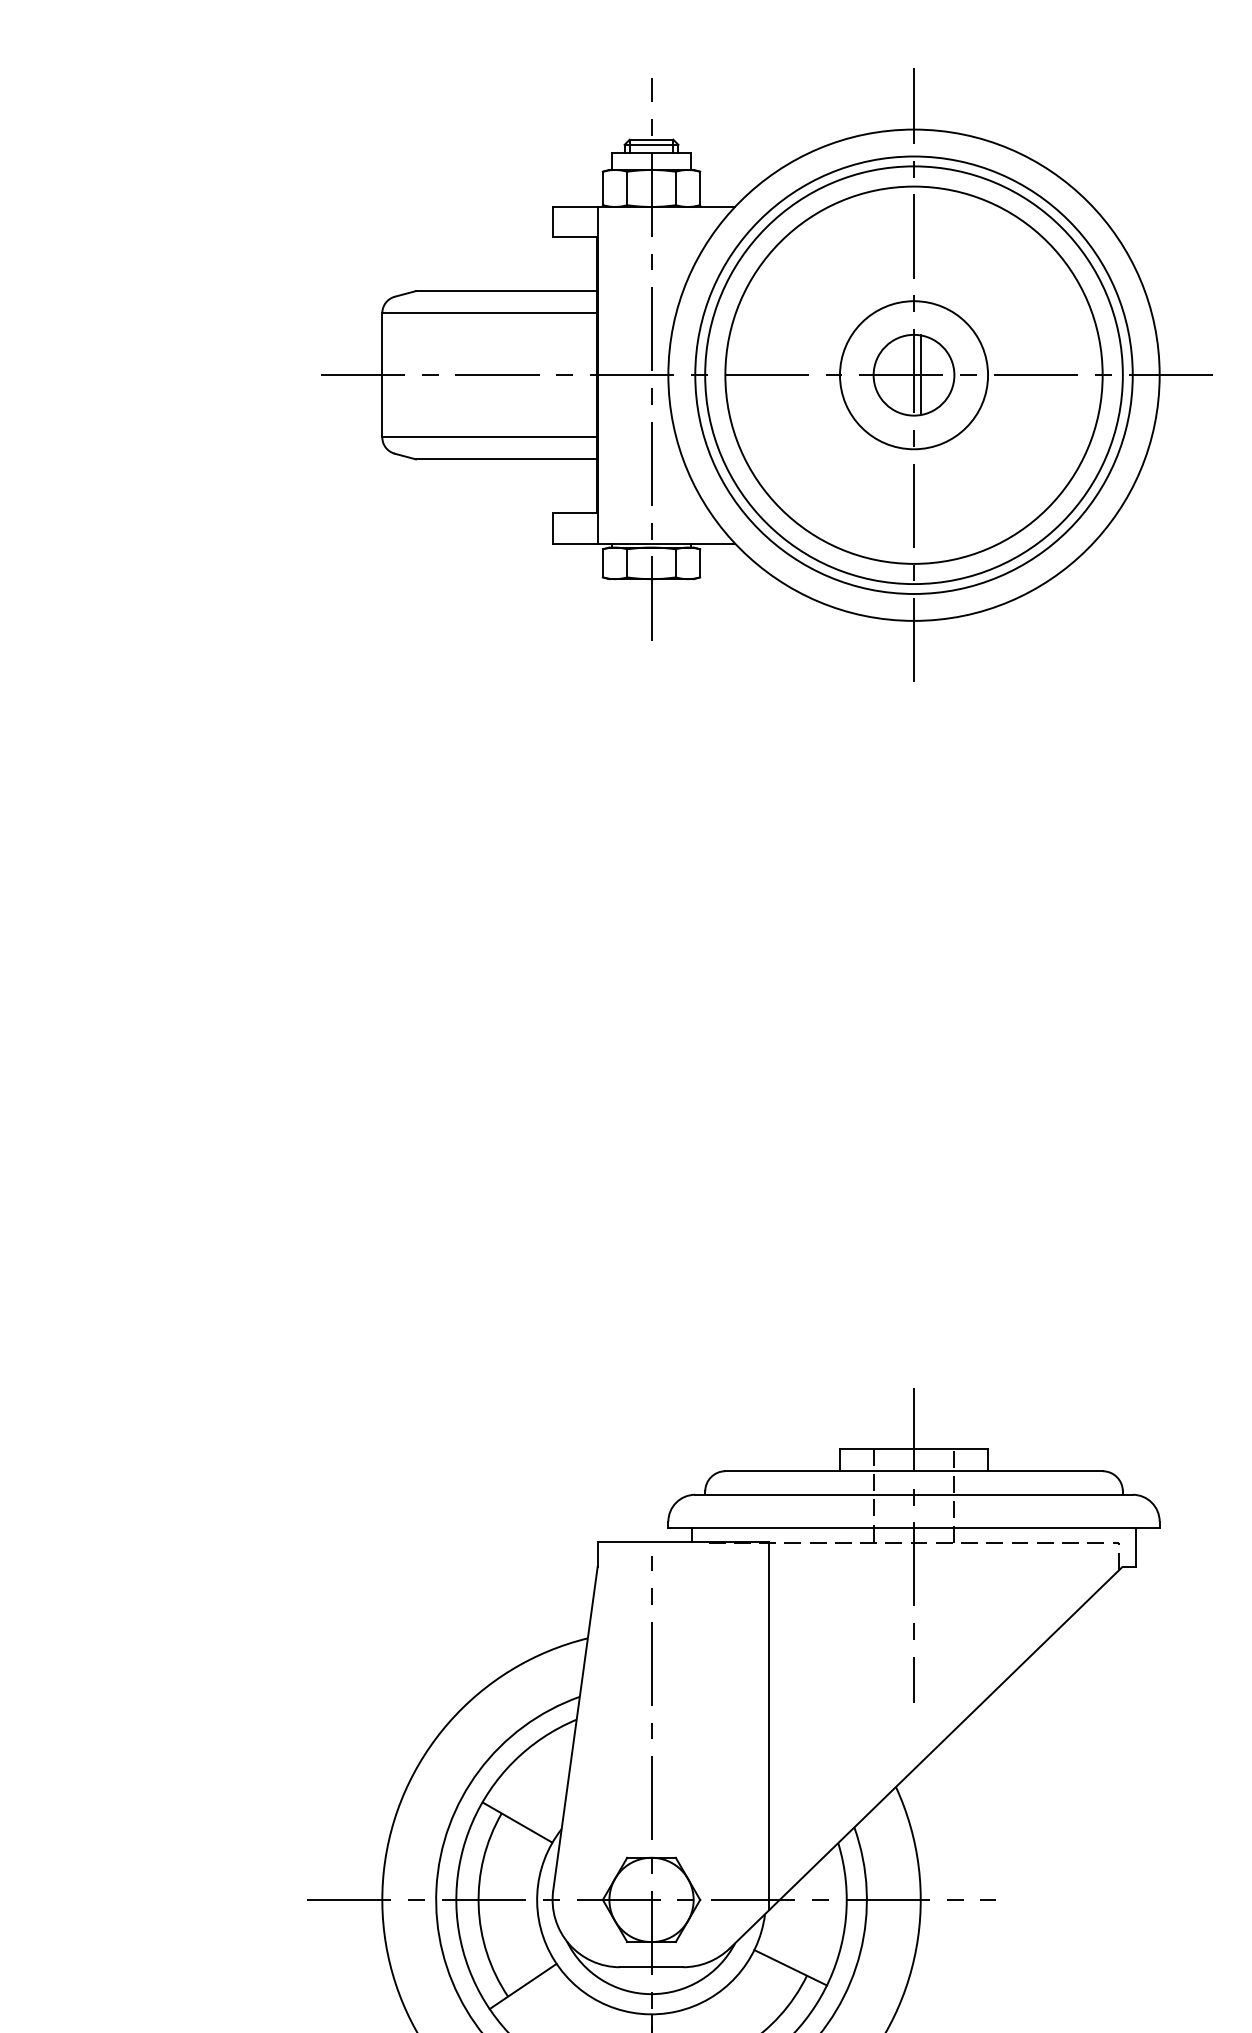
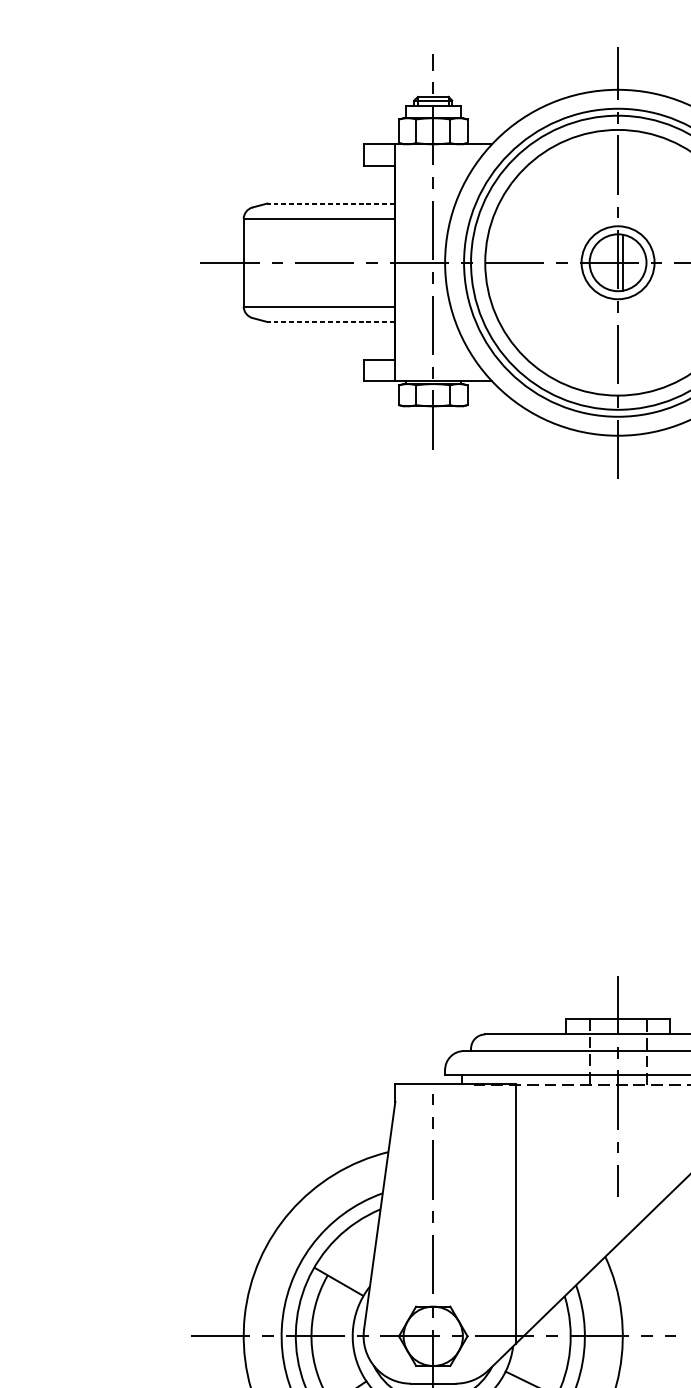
line: (505, 291) -> (330, 203), solid -> dashed
circle: (913, 375) -> (617, 262), size x0.7
line: (505, 459) -> (330, 322), solid -> dashed

